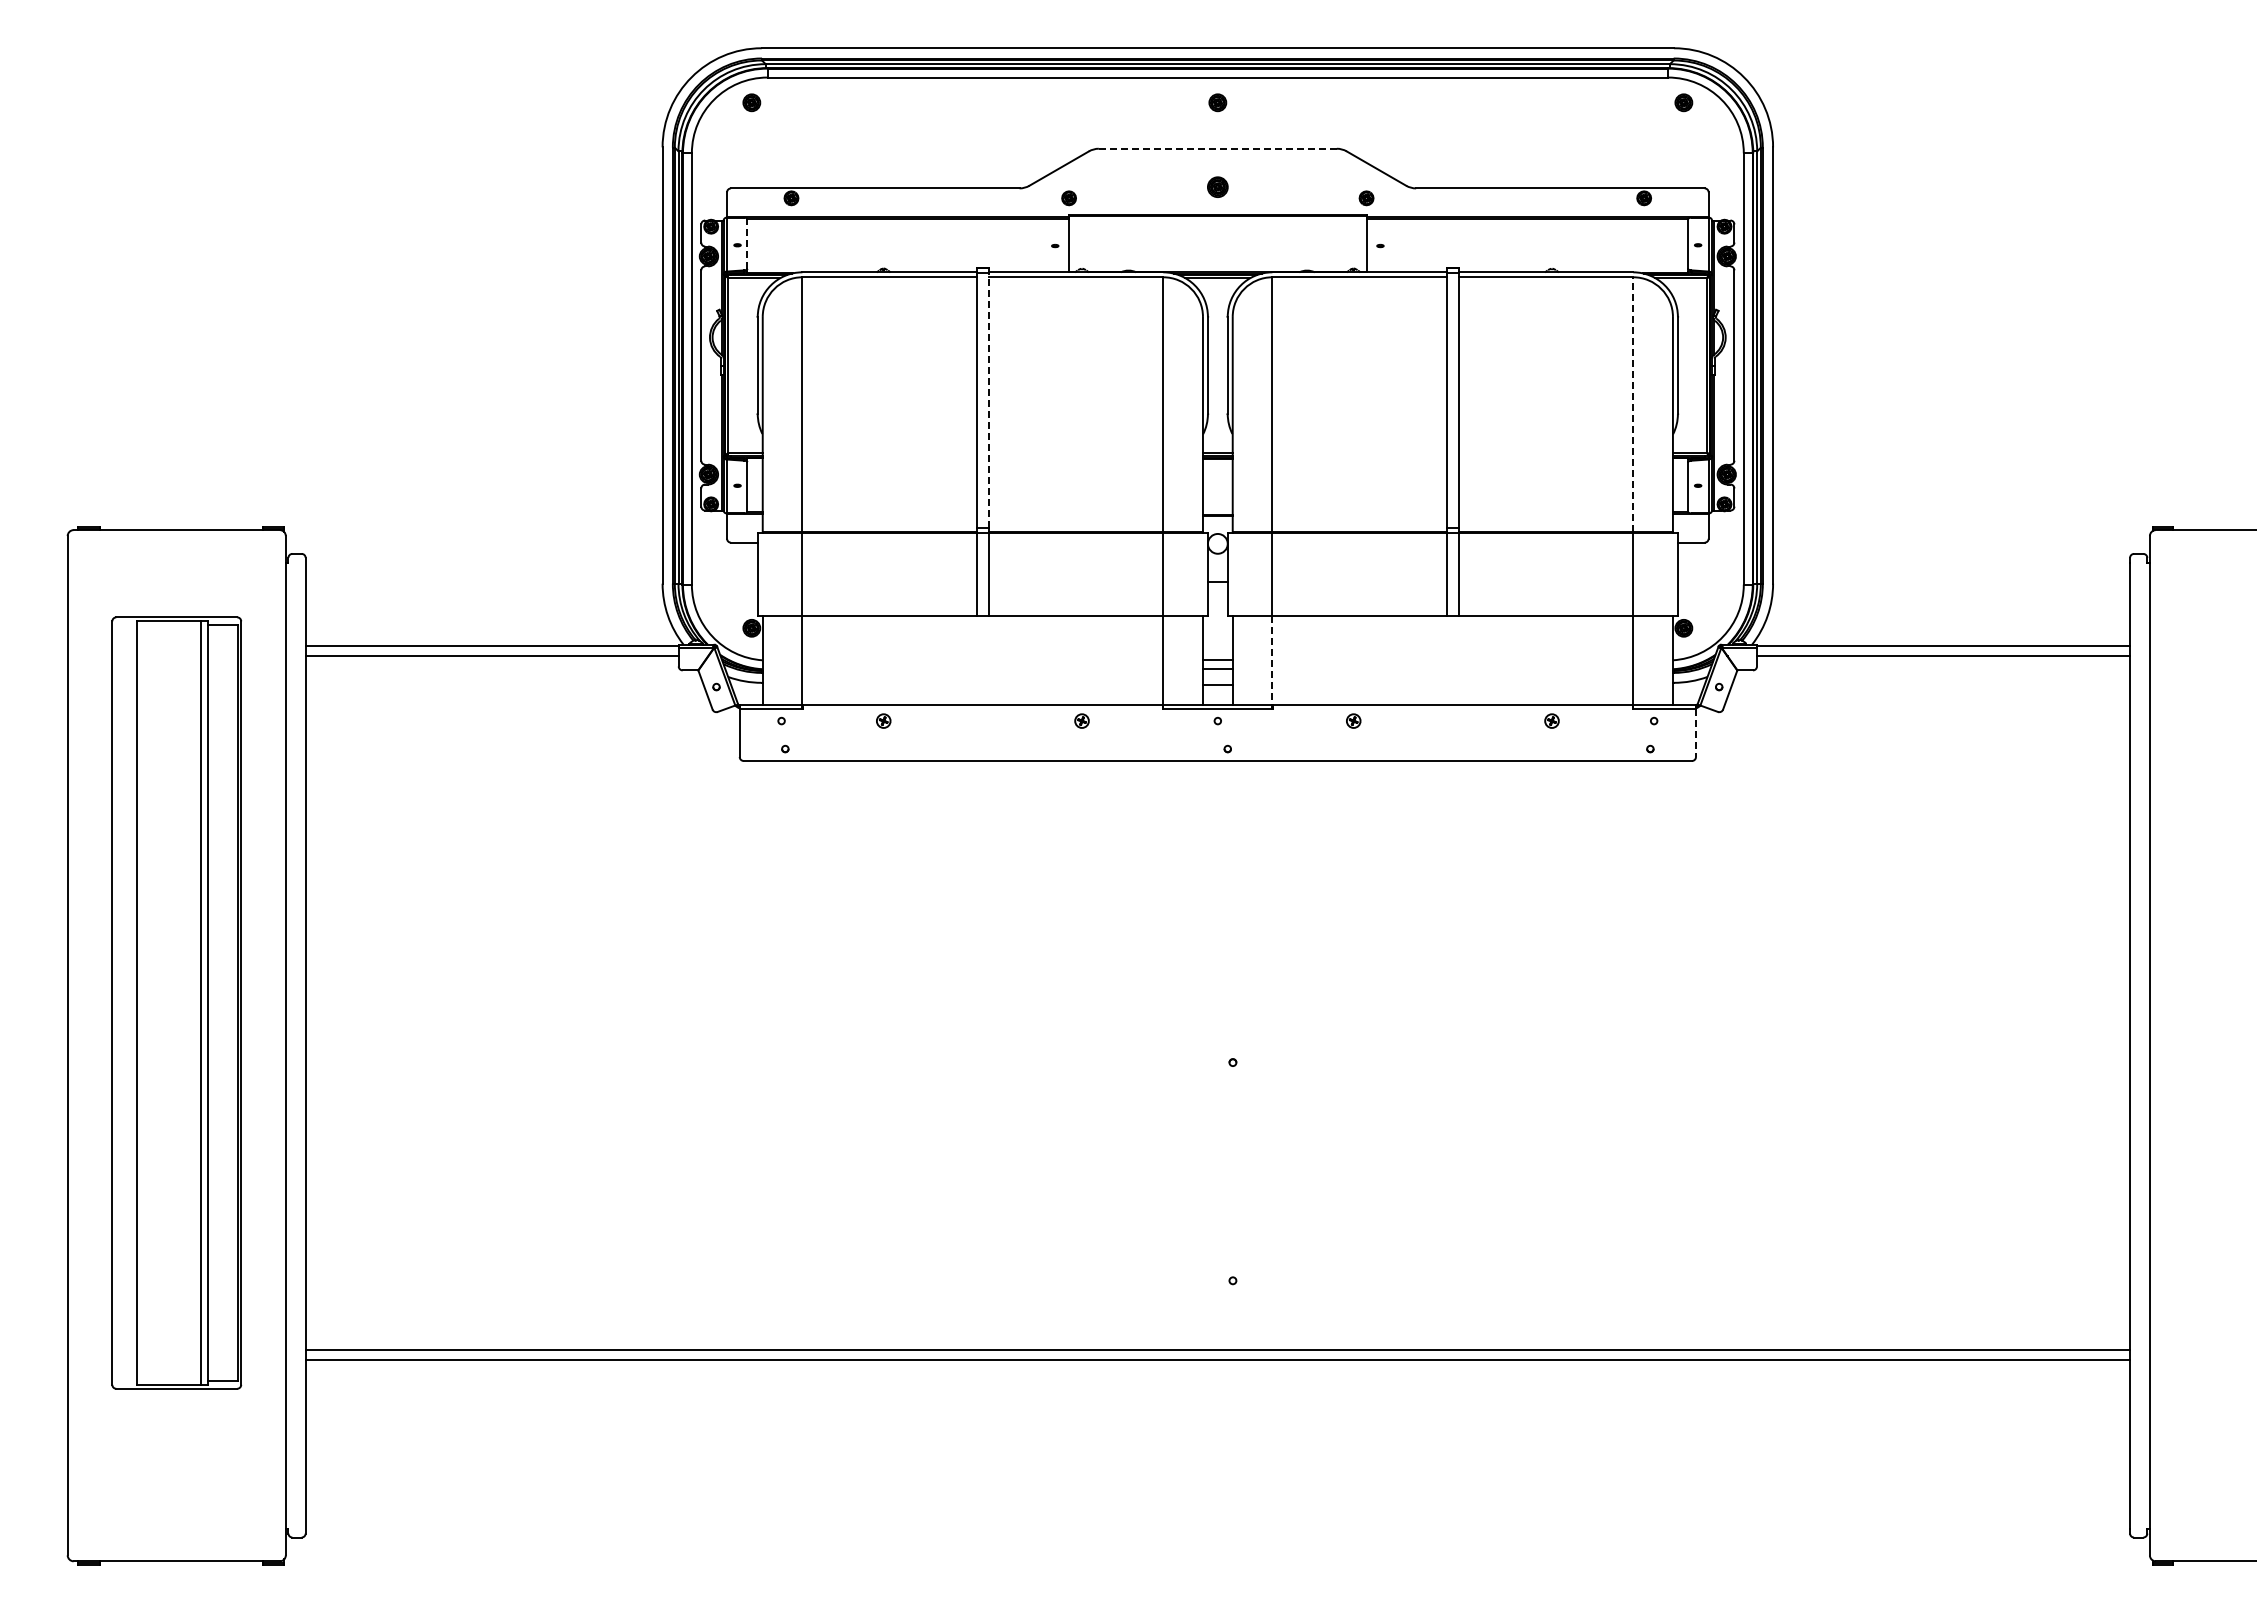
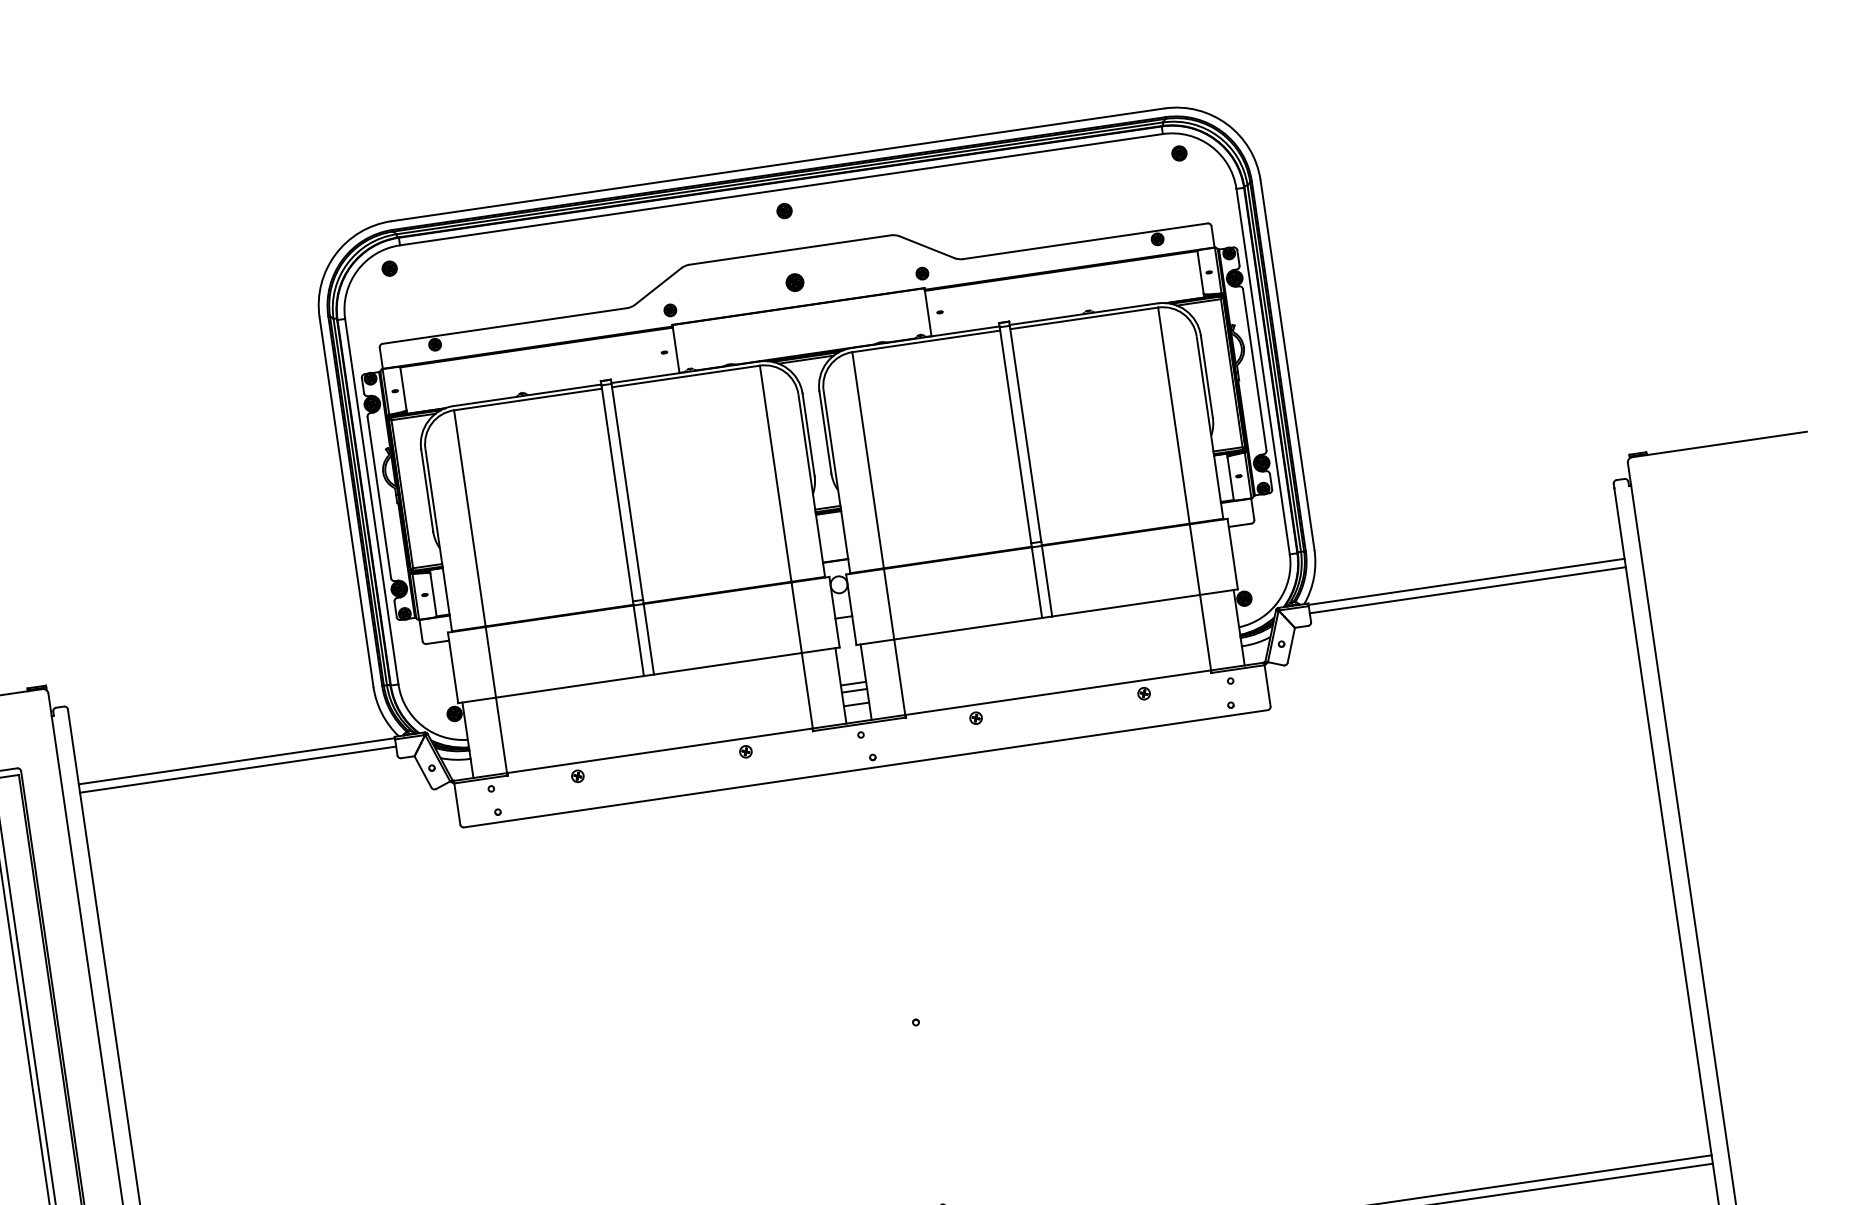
line: (1217, 148) -> (789, 249), dashed -> solid
line: (747, 244) -> (403, 389), dashed -> solid
line: (988, 400) -> (627, 491), dashed -> solid
line: (1633, 404) -> (1174, 415), dashed -> solid
line: (1272, 660) -> (899, 676), dashed -> solid
line: (1696, 733) -> (1268, 686), dashed -> solid

